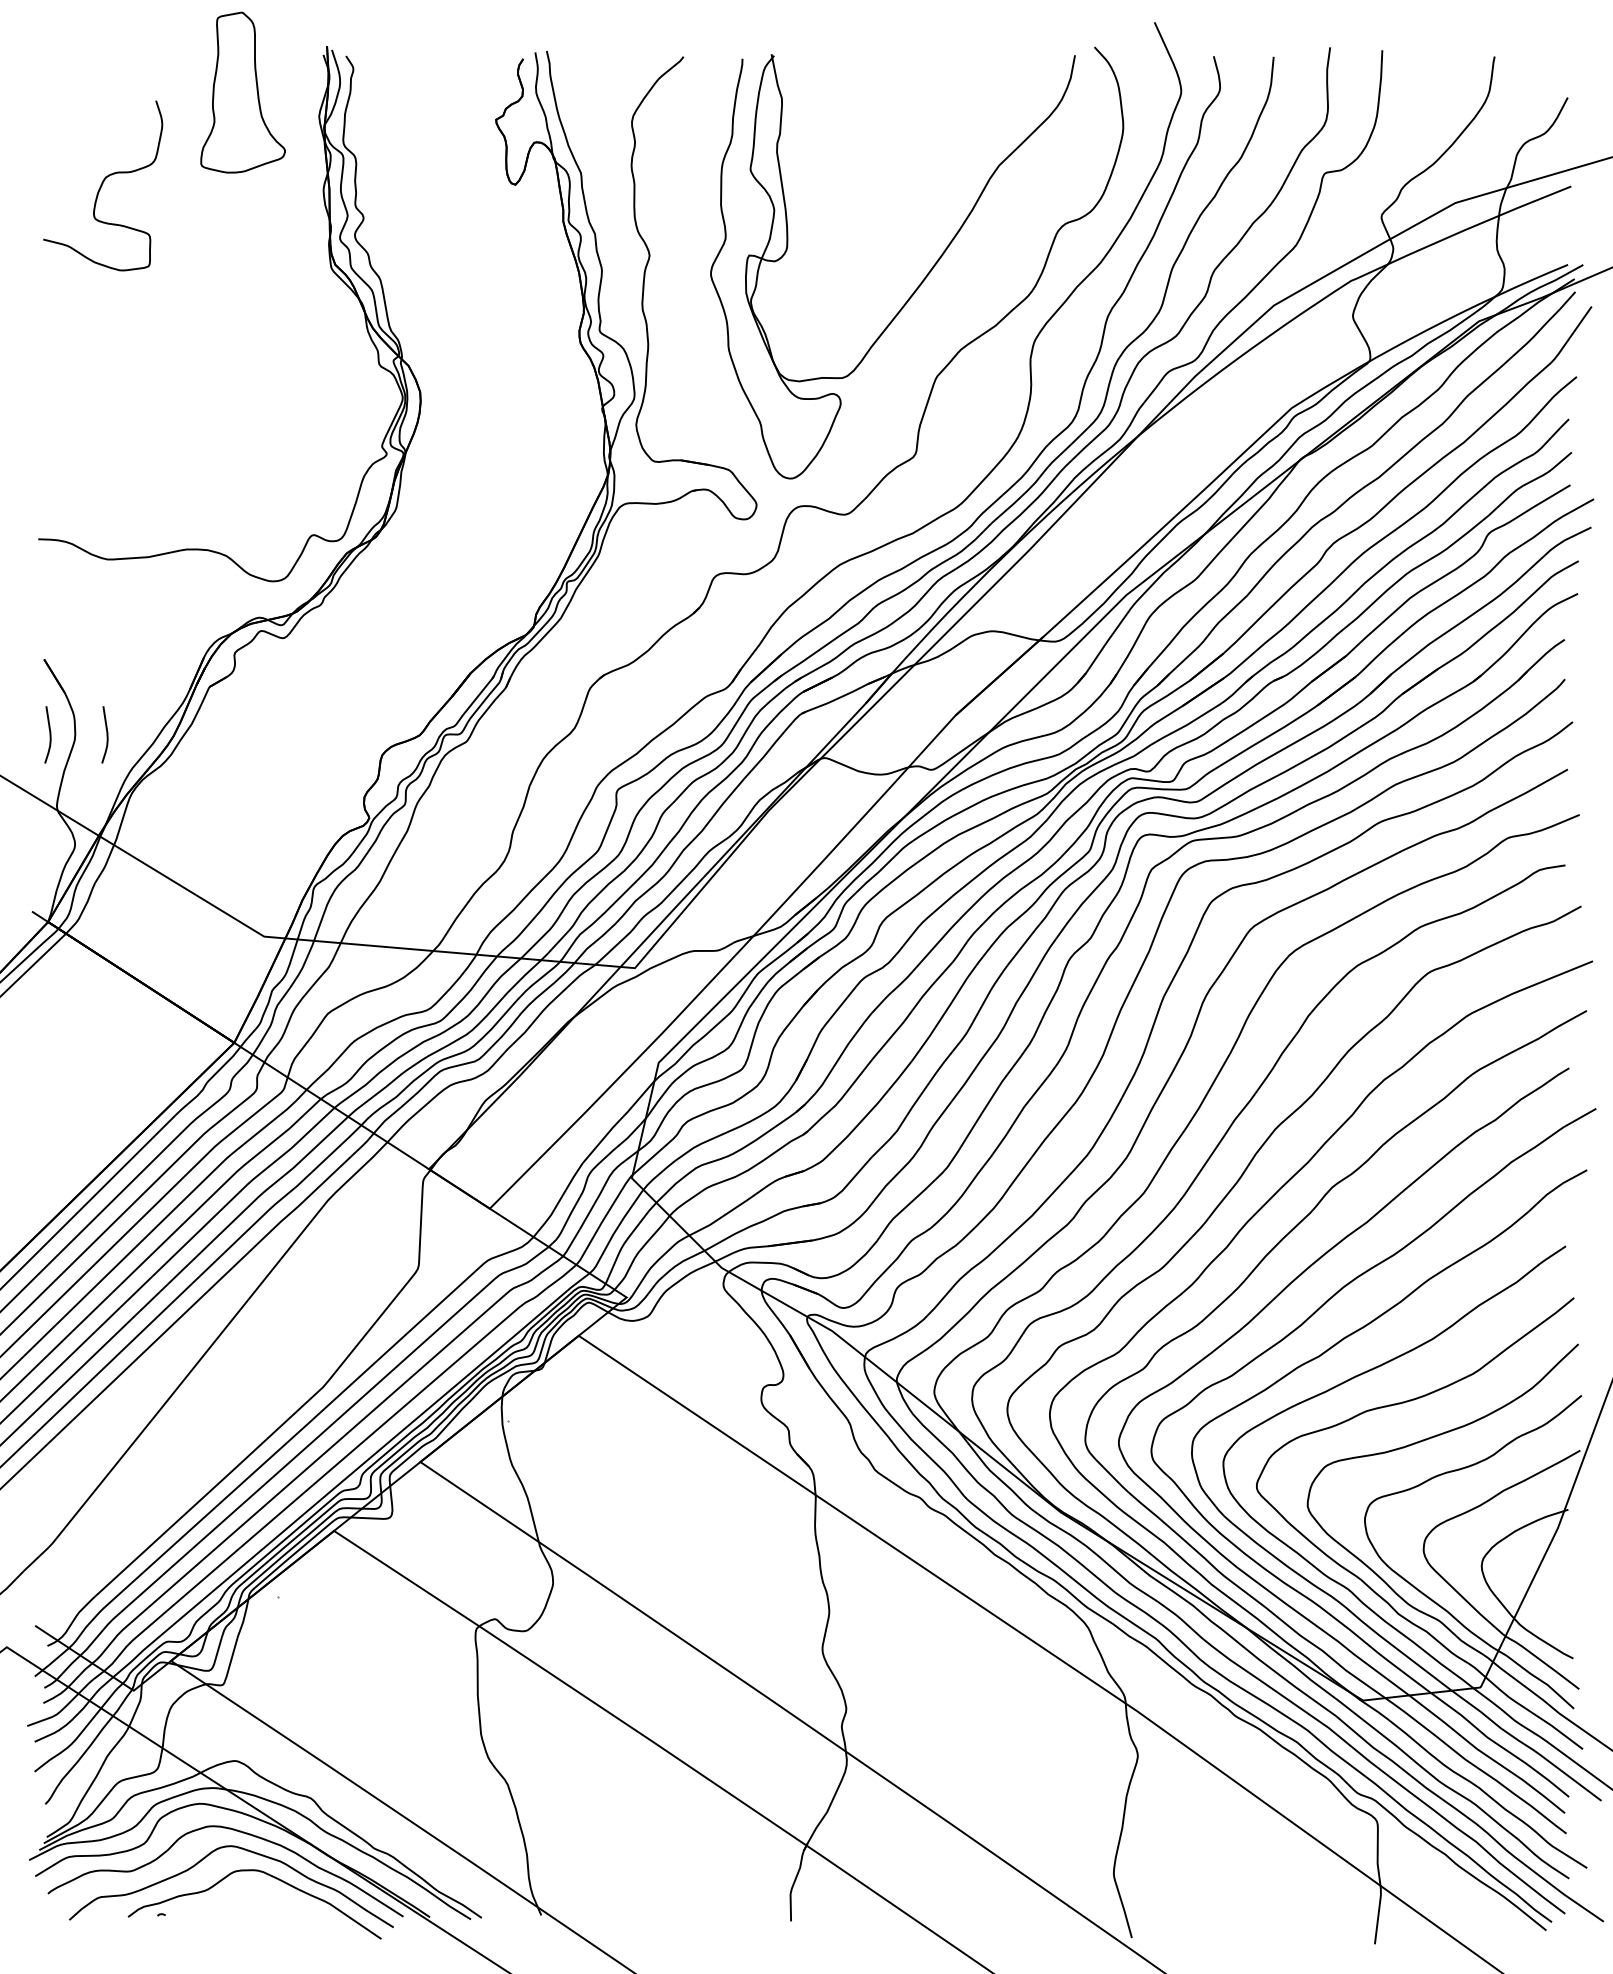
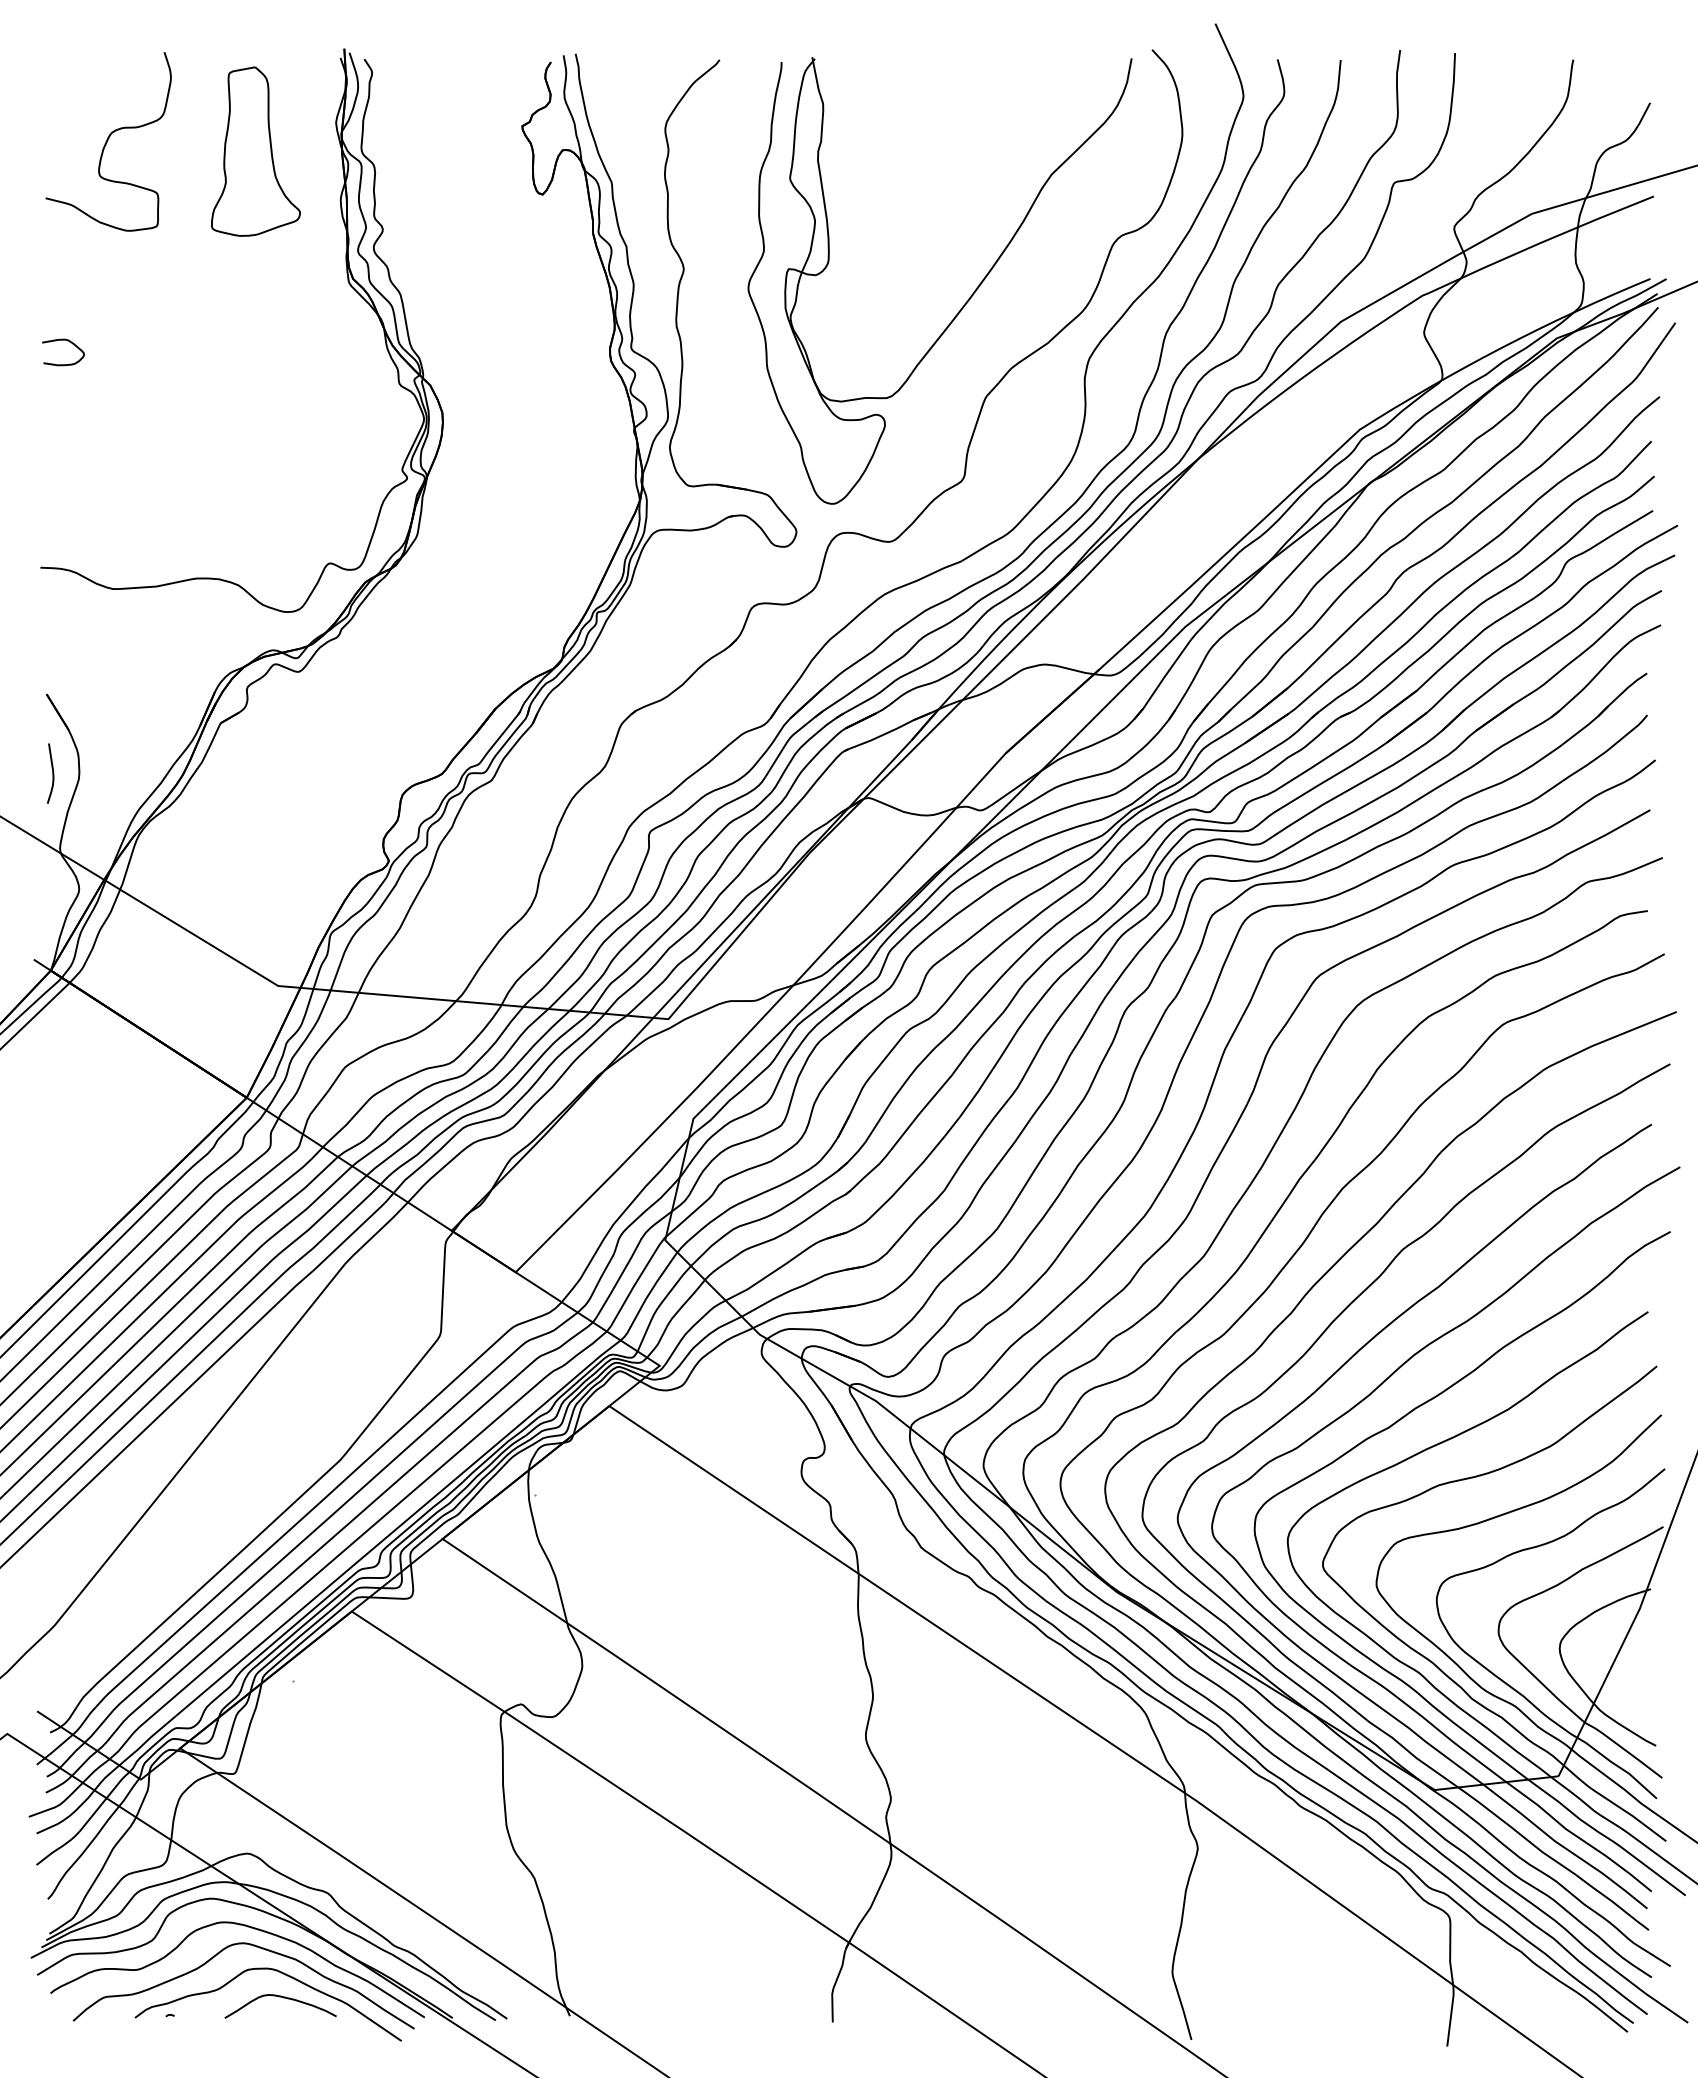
part: (242, 92) -> (255, 151), moved
curve: (102, 184) -> (108, 140), moved
curve: (65, 325) -> (69, 342), added
curve: (106, 734) -> (112, 773), removed
curve: (269, 1898) -> (283, 1998), added

